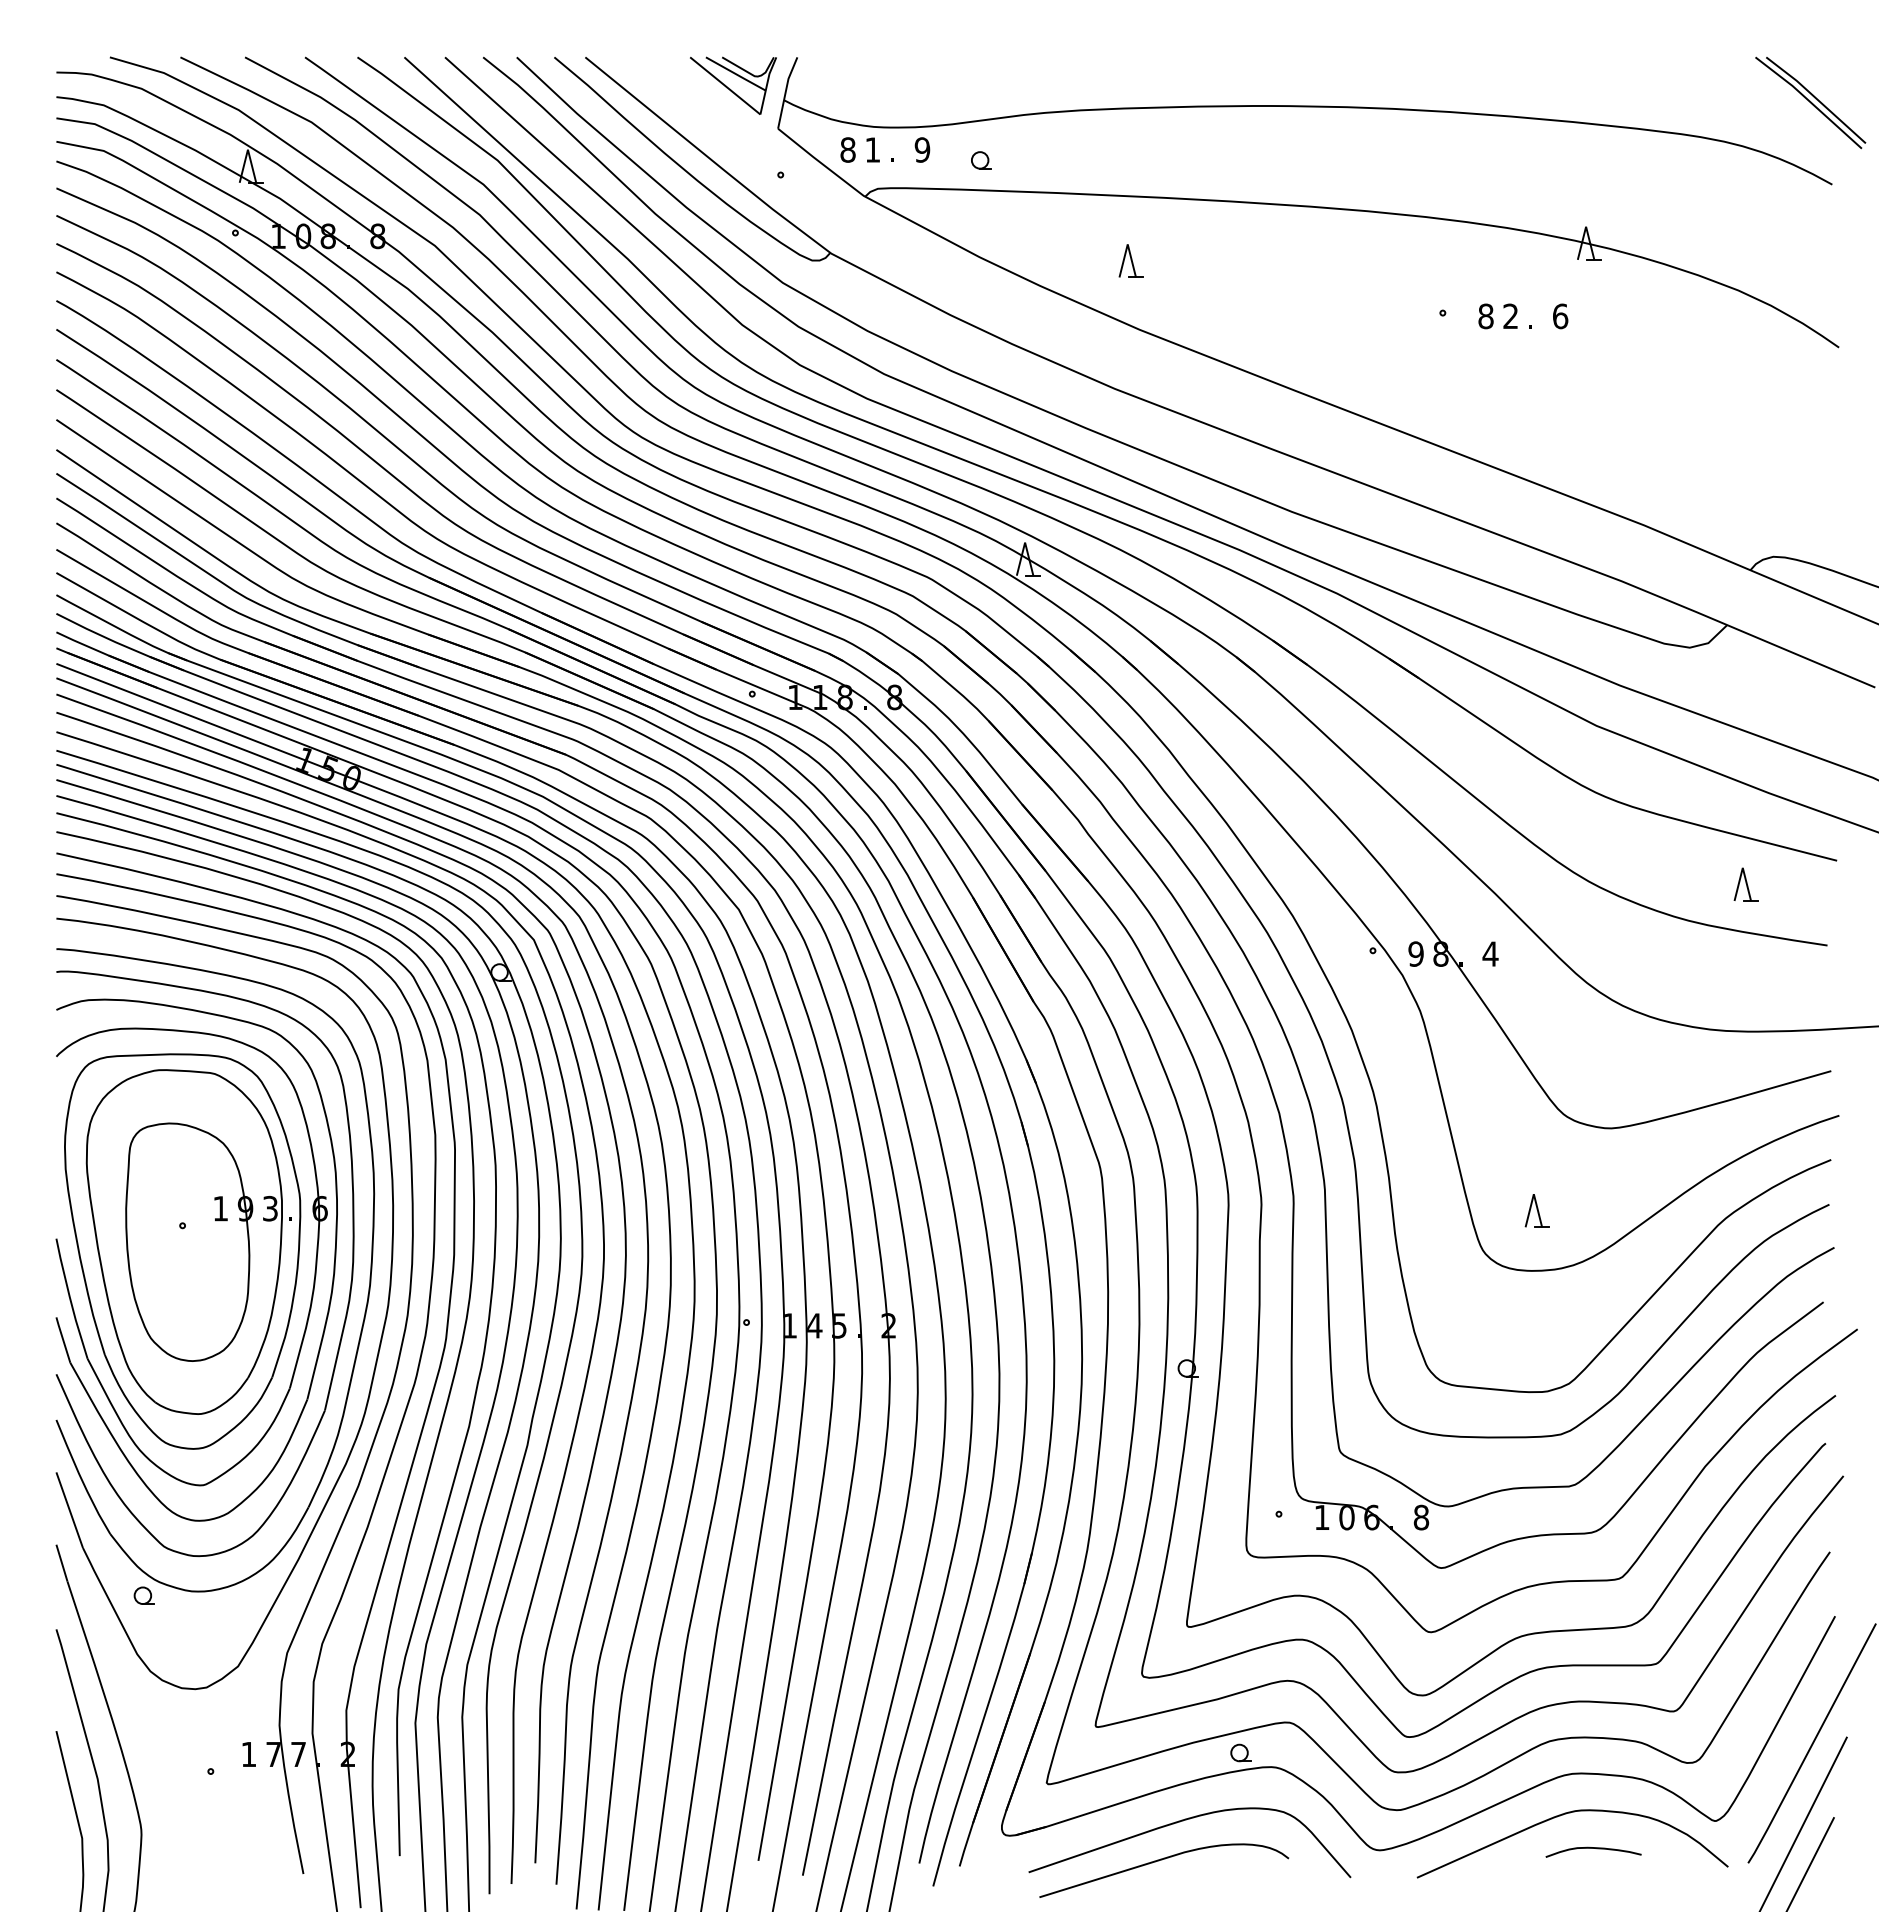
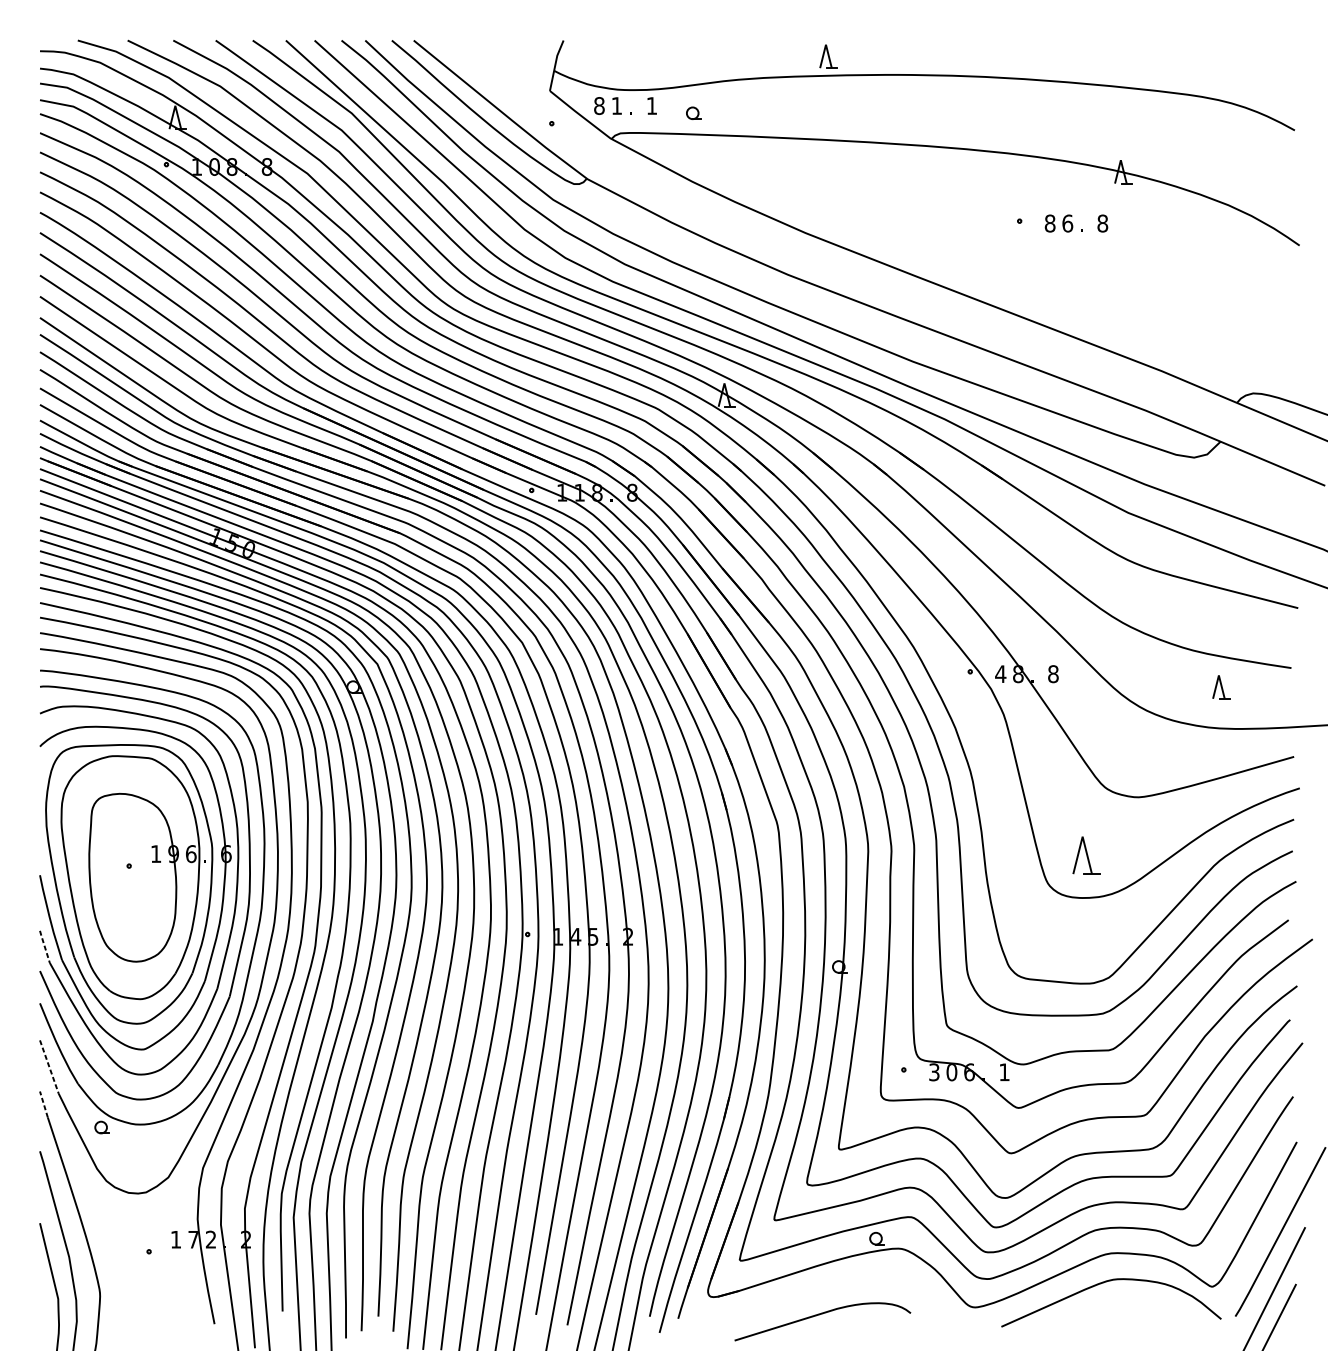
part: (733, 85) -> (518, 60), removed
part: (1810, 102) -> (1279, 72), removed
text: (922, 149) -> (651, 105), 9 -> 1
part: (1130, 260) -> (827, 56), moved
text: (1510, 316) -> (1067, 223), 2 -> 6
text: (1560, 316) -> (1102, 223), 6 -> 8
part: (1745, 884) -> (1220, 687), moved
text: (1416, 953) -> (1001, 673), 9 -> 4
text: (1490, 953) -> (1053, 673), 4 -> 8
text: (270, 1208) -> (191, 853), 3 -> 6
part: (1536, 1210) -> (1085, 855), size x1.6
line: (63, 1339) -> (45, 946), solid -> dashed
line: (69, 1510) -> (49, 1067), solid -> dashed
text: (1321, 1517) -> (933, 1072), 1 -> 3
text: (1421, 1517) -> (1004, 1072), 8 -> 1
line: (61, 1562) -> (43, 1104), solid -> dashed
text: (298, 1753) -> (211, 1239), 7 -> 2
curve: (1183, 1821) -> (836, 1287), removed
curve: (1593, 1848) -> (1126, 1306), removed

